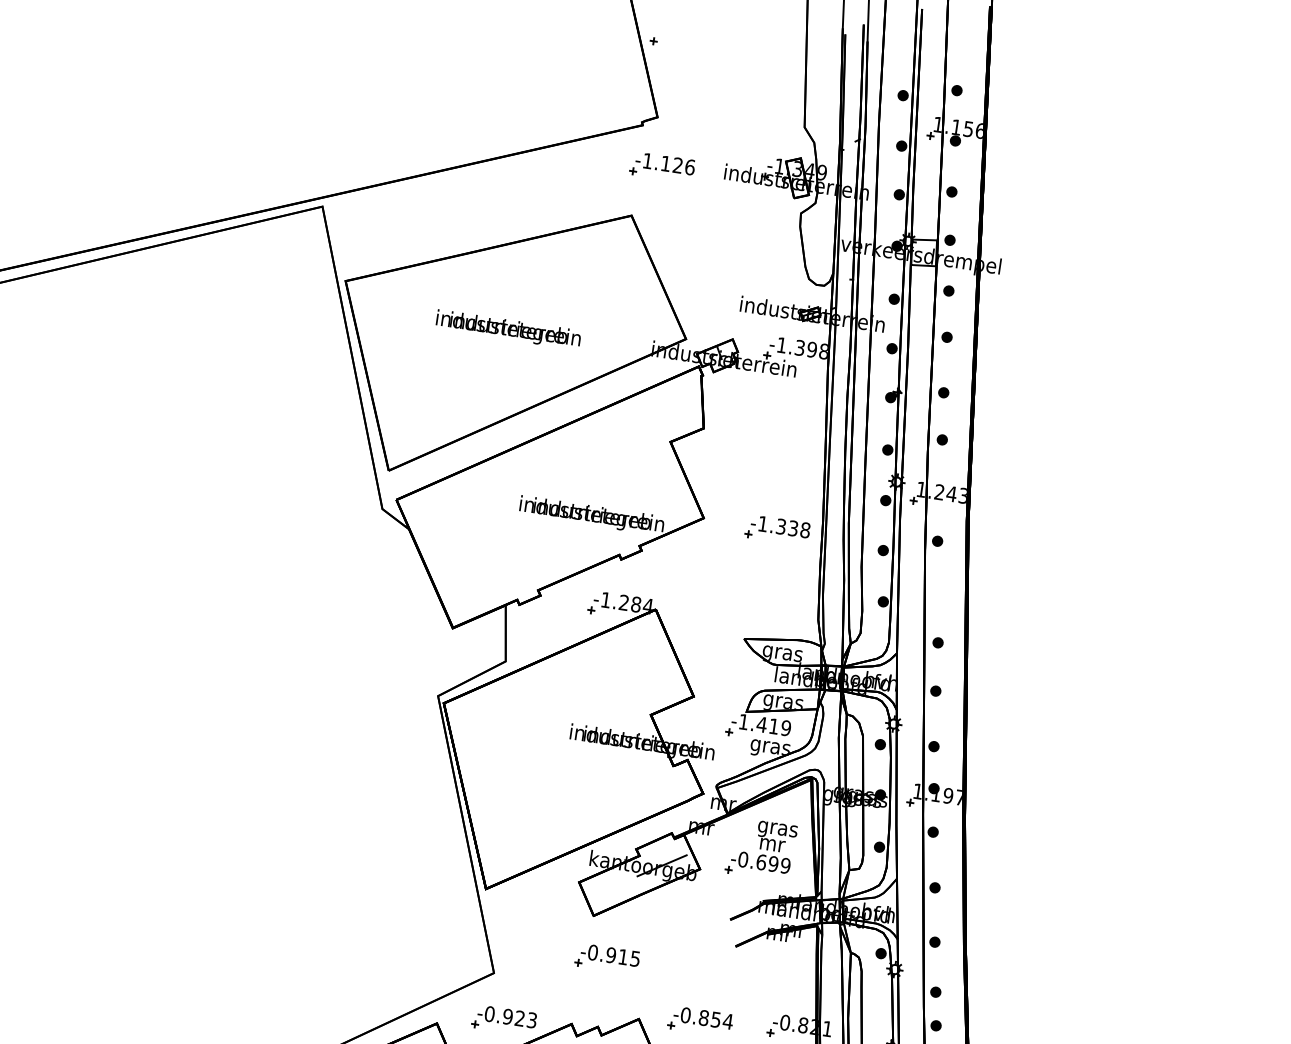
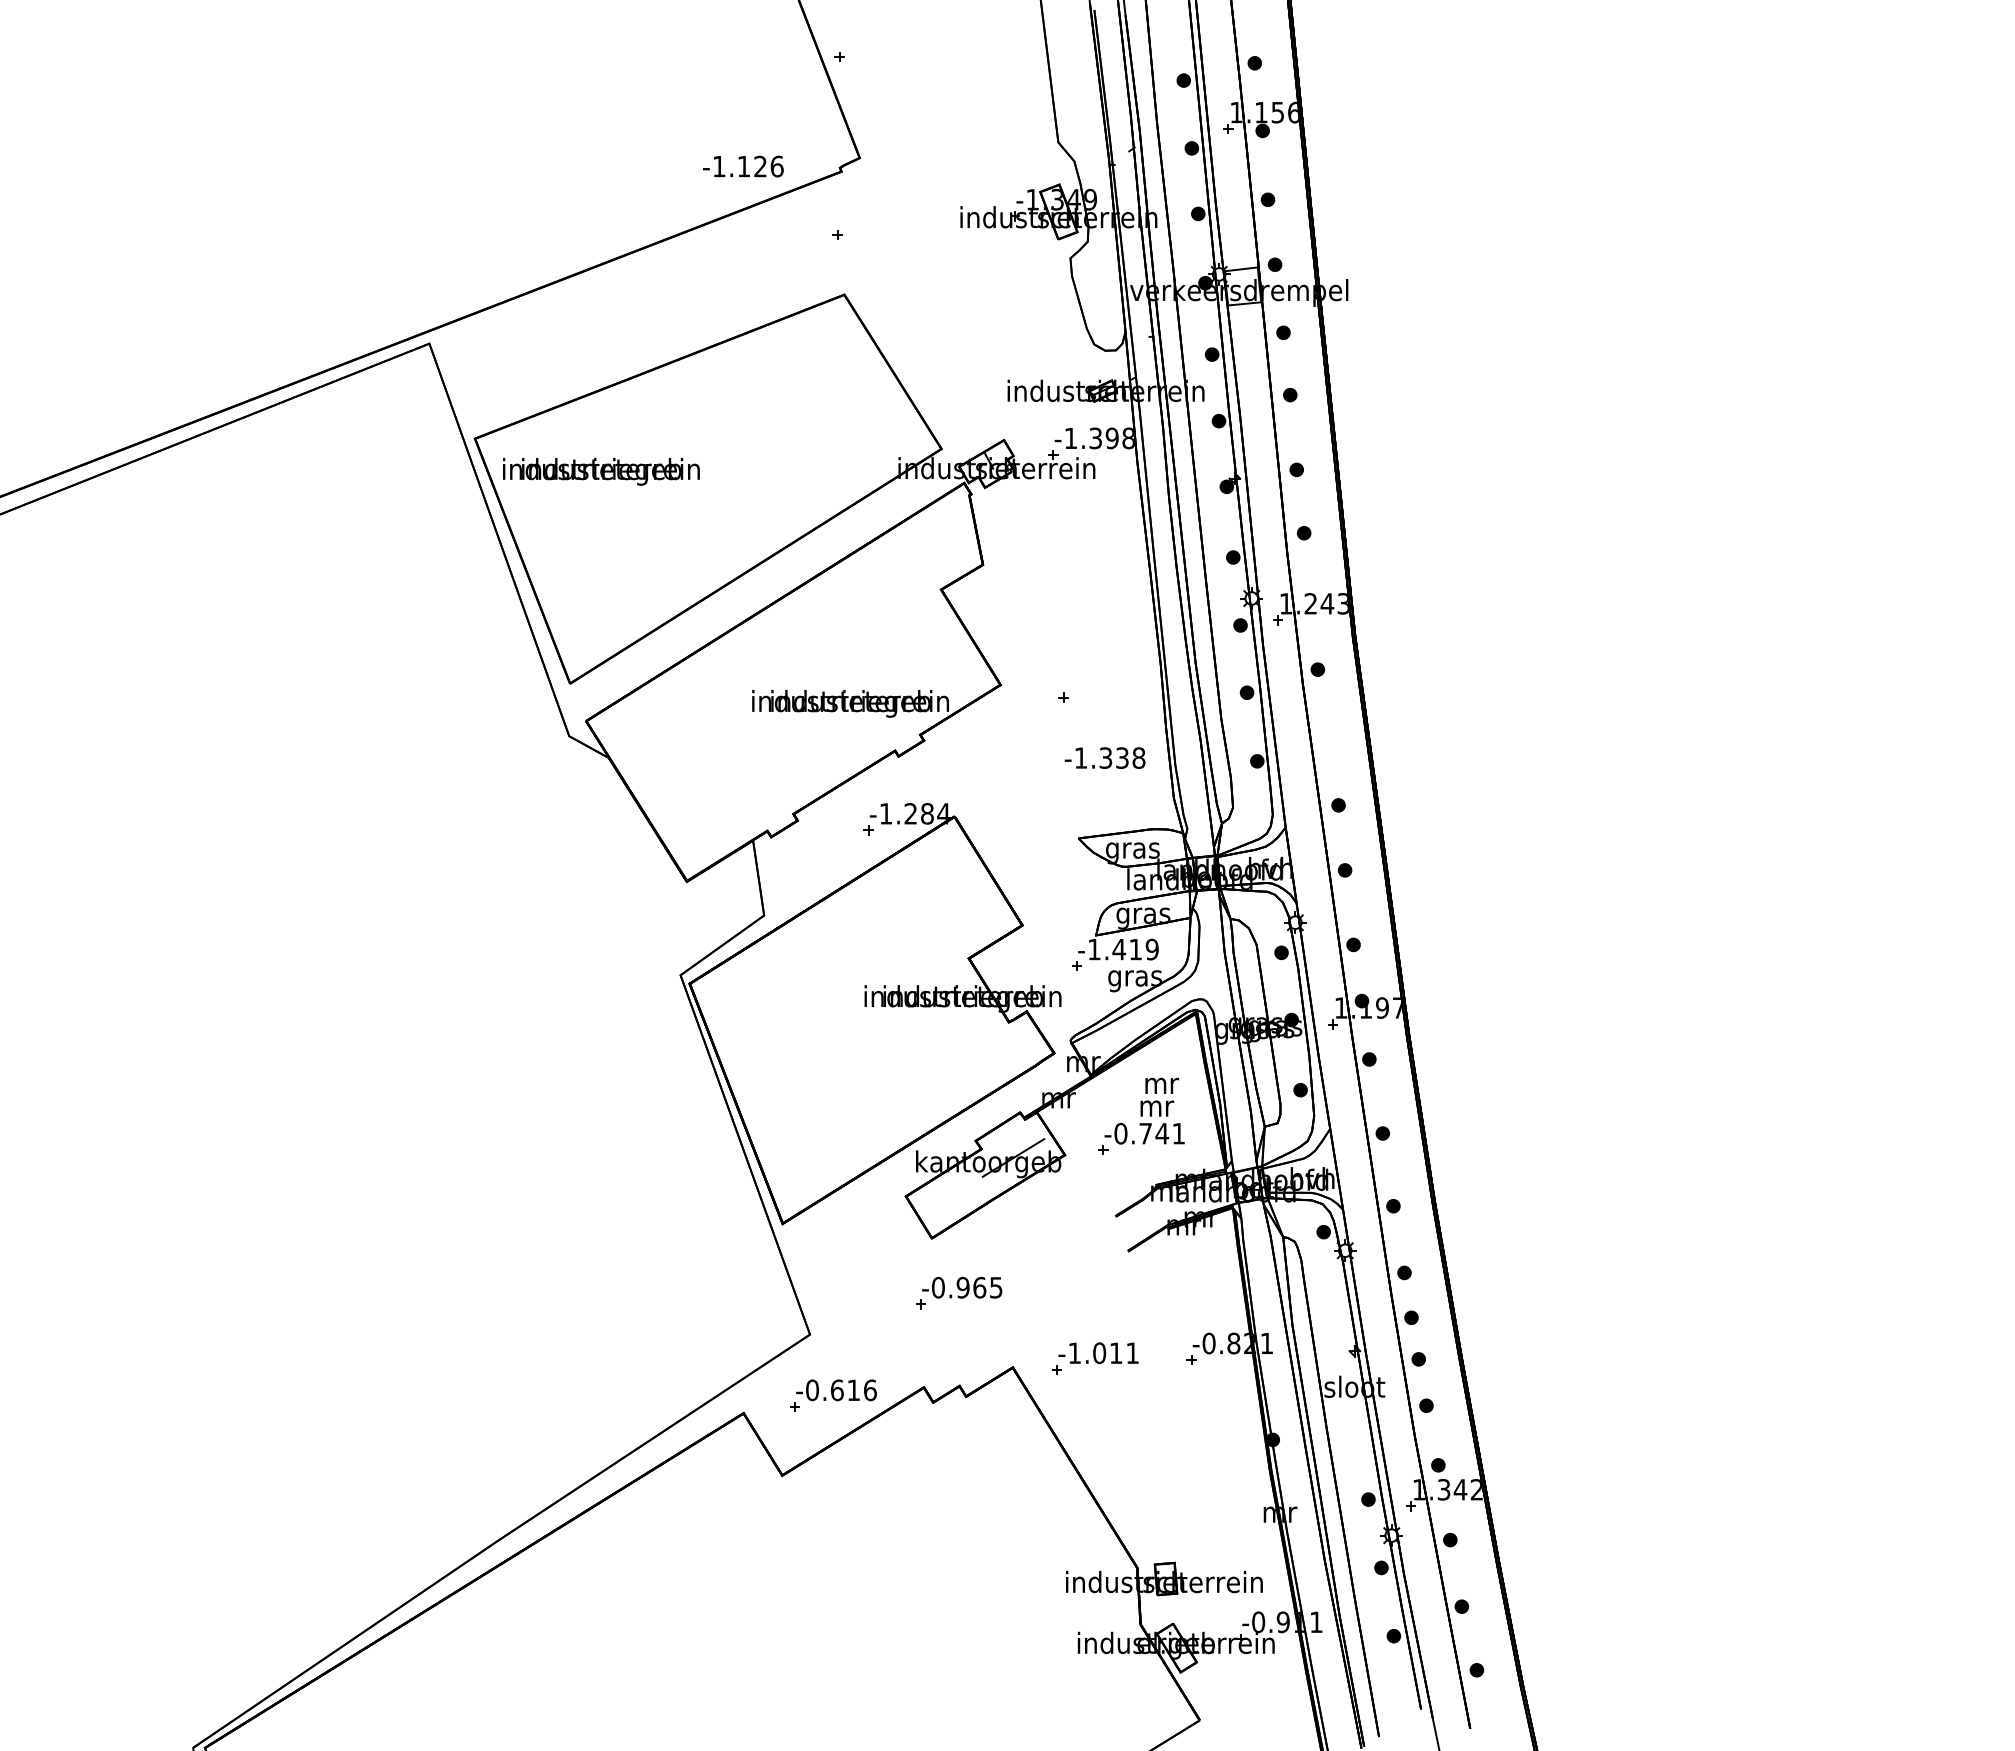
text: (665, 163) -> (743, 166), moved
text: (508, 329) -> (601, 471), moved
text: (780, 526) -> (1104, 757), moved
text: (777, 830) -> (1161, 1088), gras -> mr
text: (773, 864) -> (1162, 1133), -0.699 -> -0.741
text: (623, 956) -> (979, 1287), -0.915 -> -0.965
text: (519, 1018) -> (853, 1390), -0.923 -> -0.616
text: (706, 1018) -> (1103, 1353), -0.854 -> -1.011

